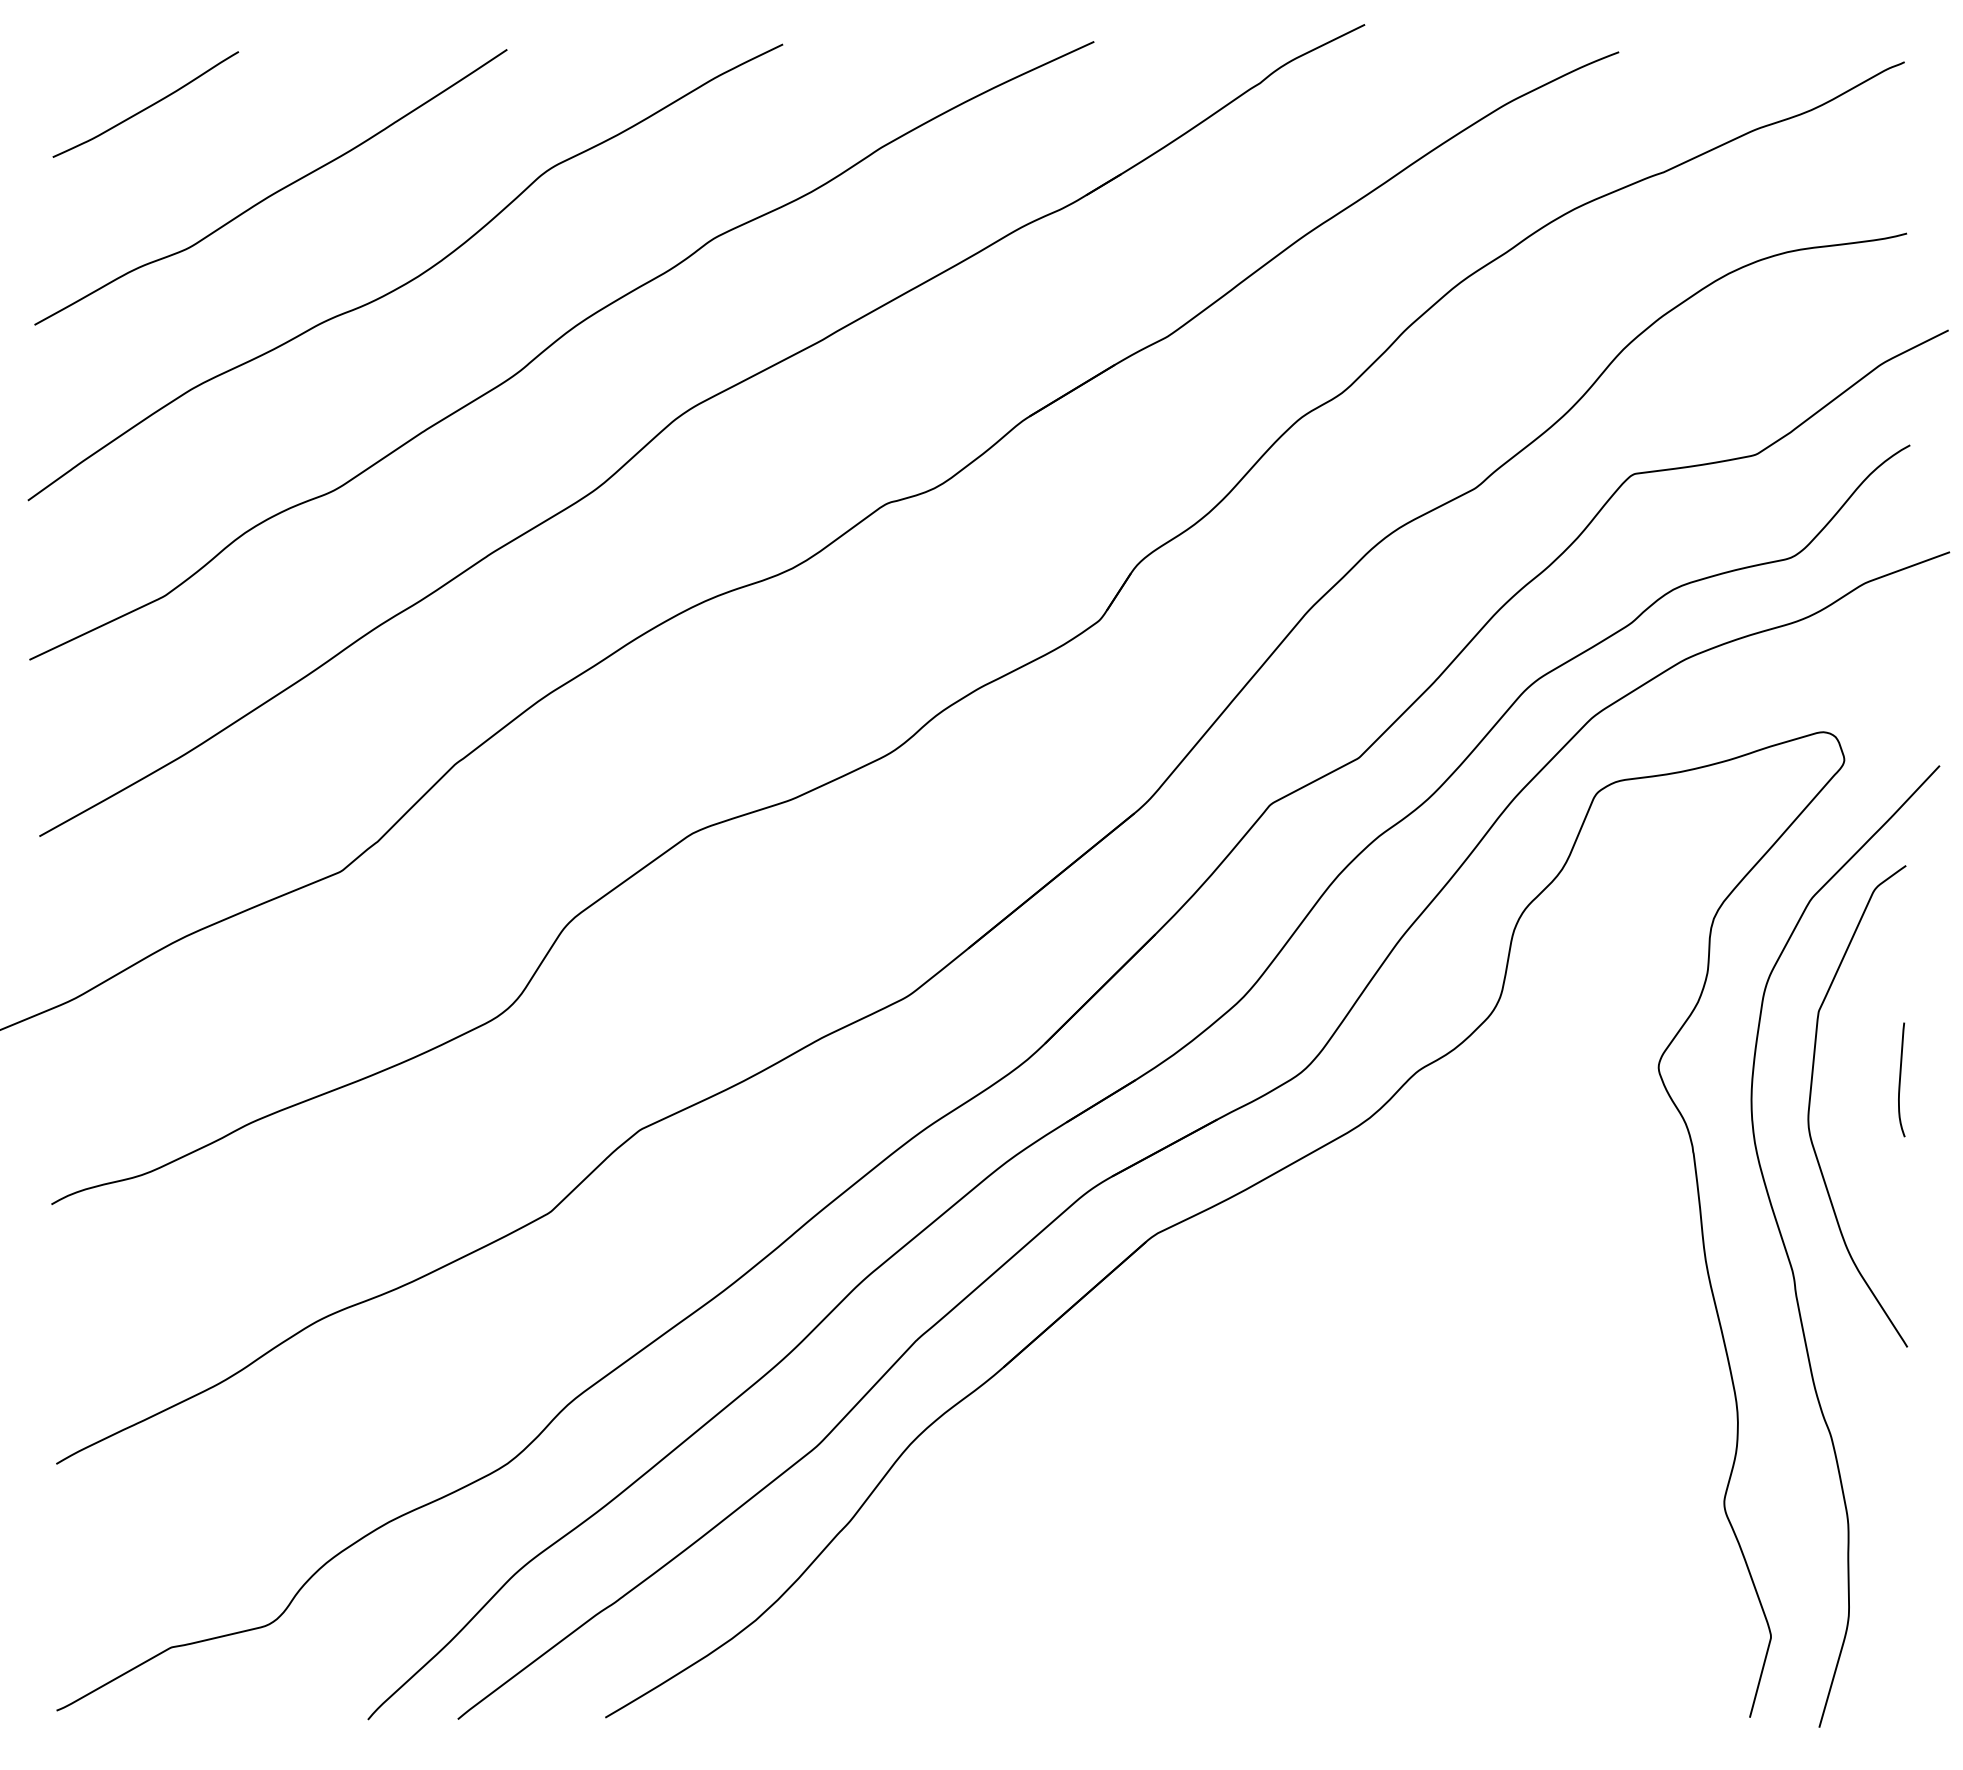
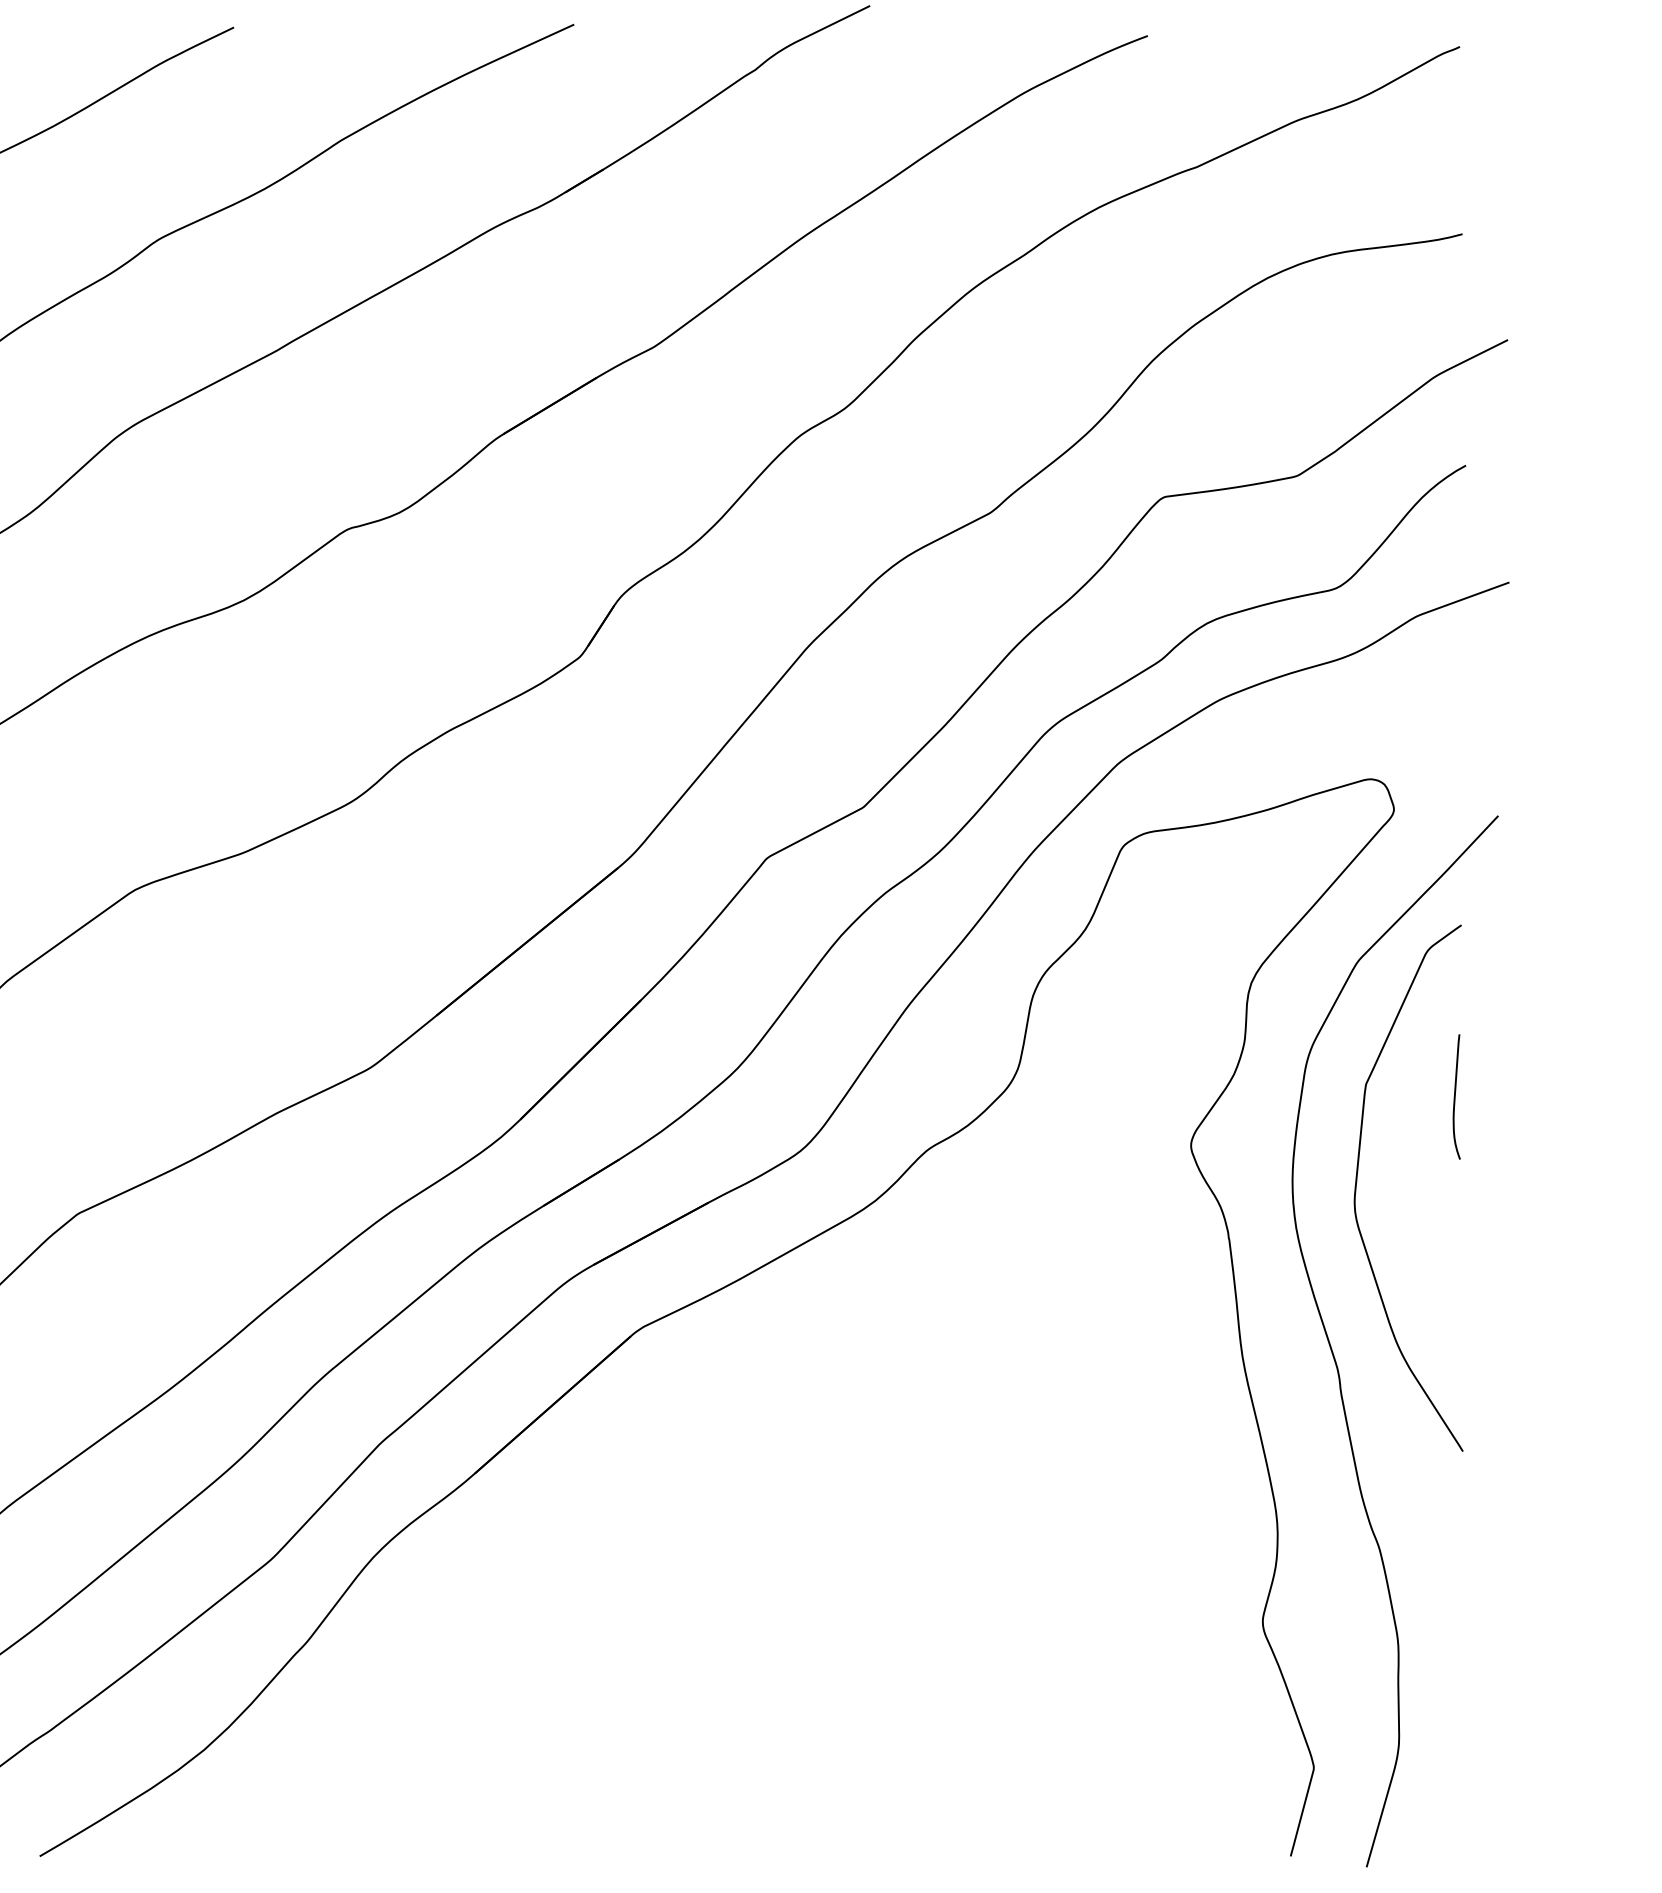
curve: (1900, 1079) -> (1455, 1096), moved

